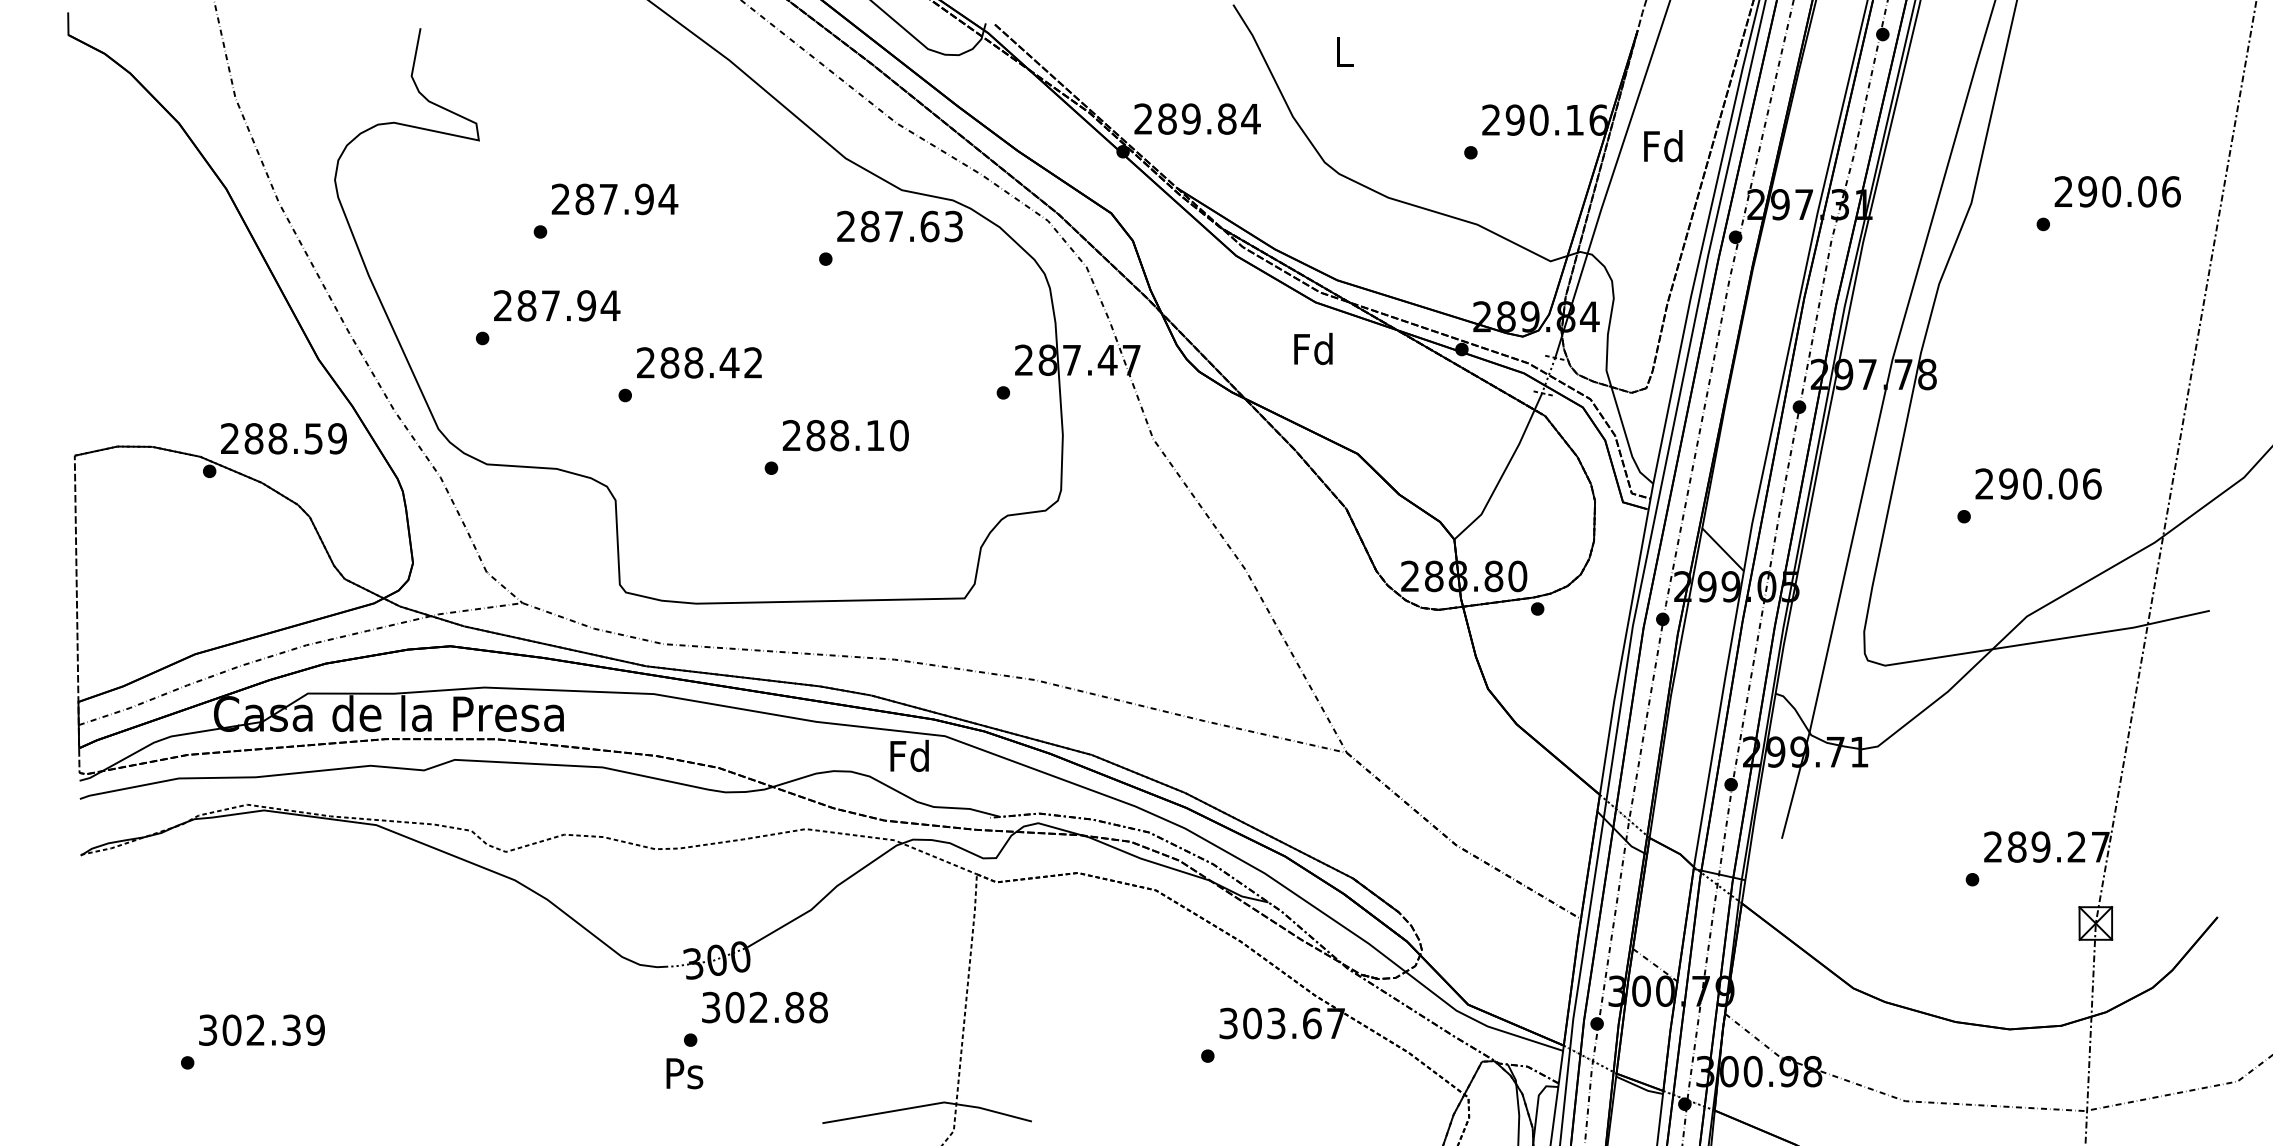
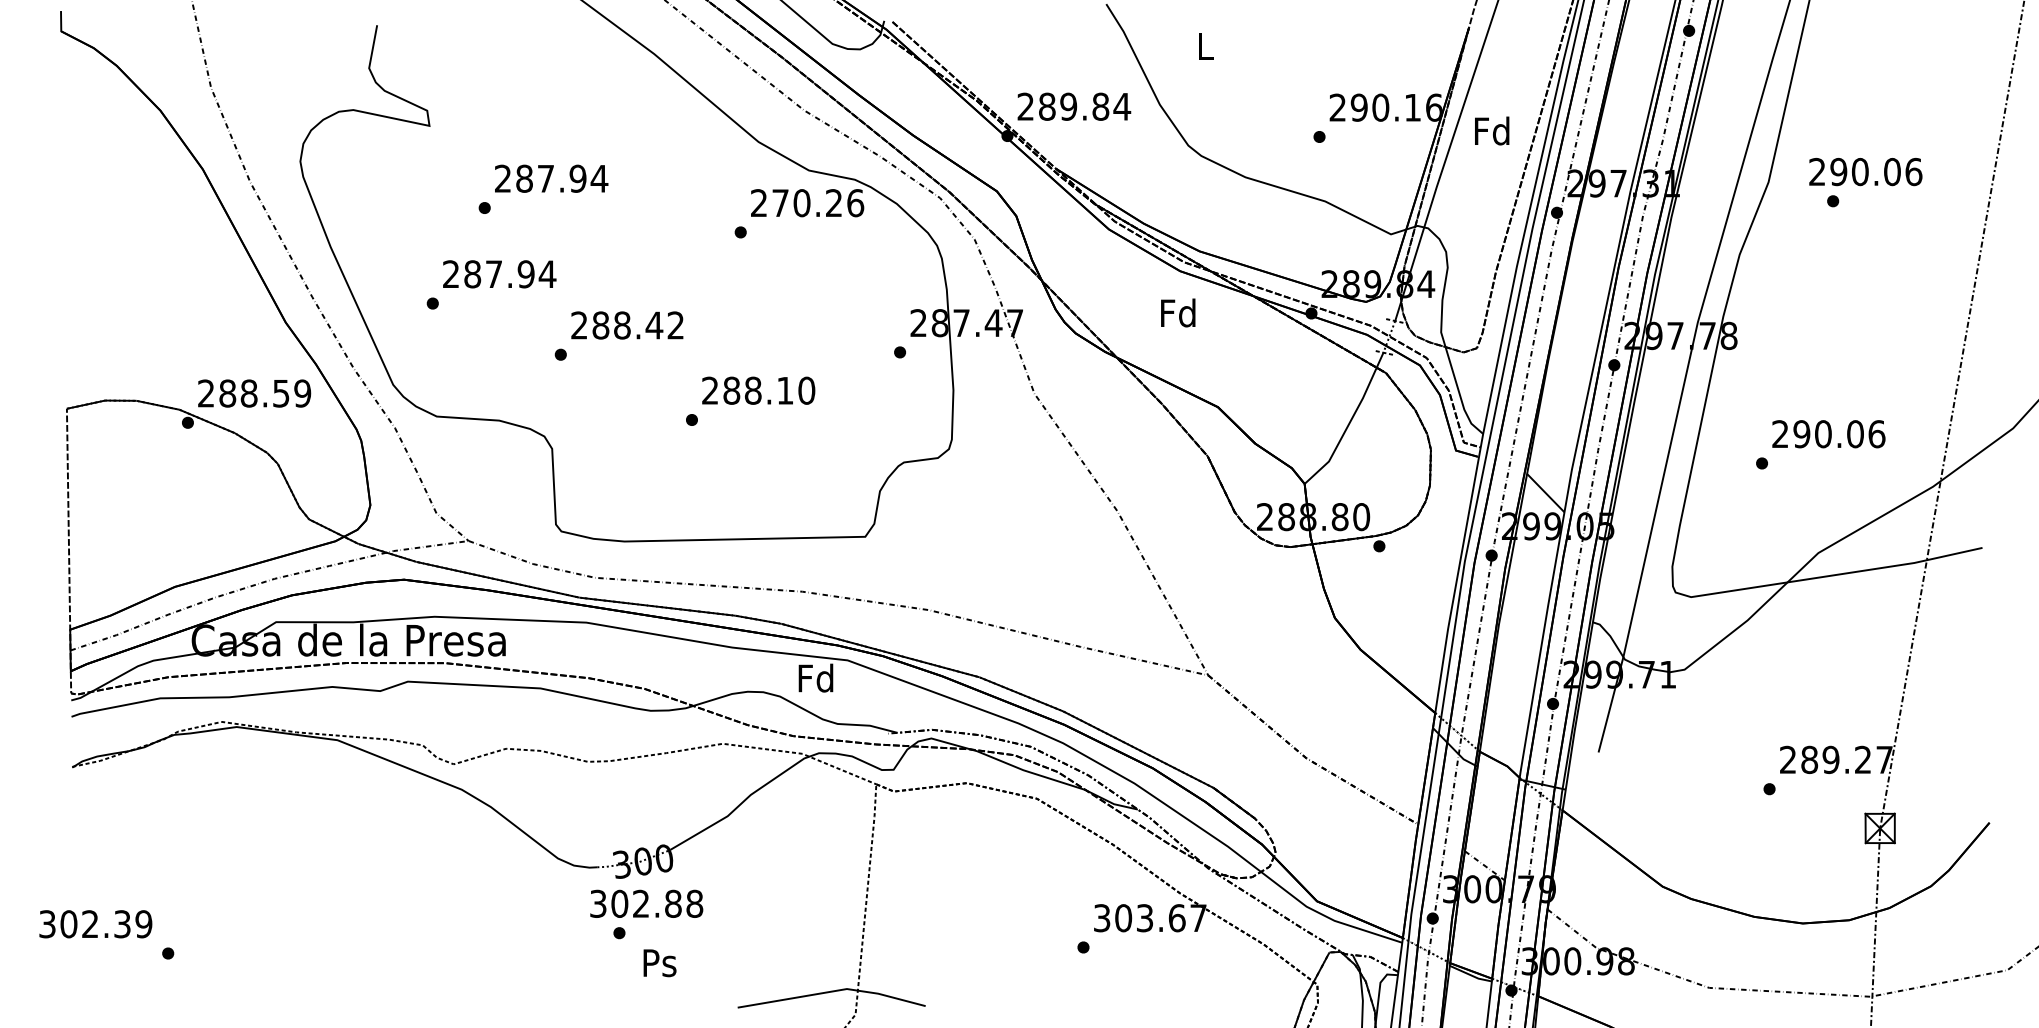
text: (2117, 191) -> (1865, 171), moved
text: (912, 226) -> (818, 203), 287.63 -> 270.26
text: (764, 1007) -> (646, 903), moved
text: (261, 1029) -> (95, 923), moved
text: (684, 1073) -> (659, 963), moved

